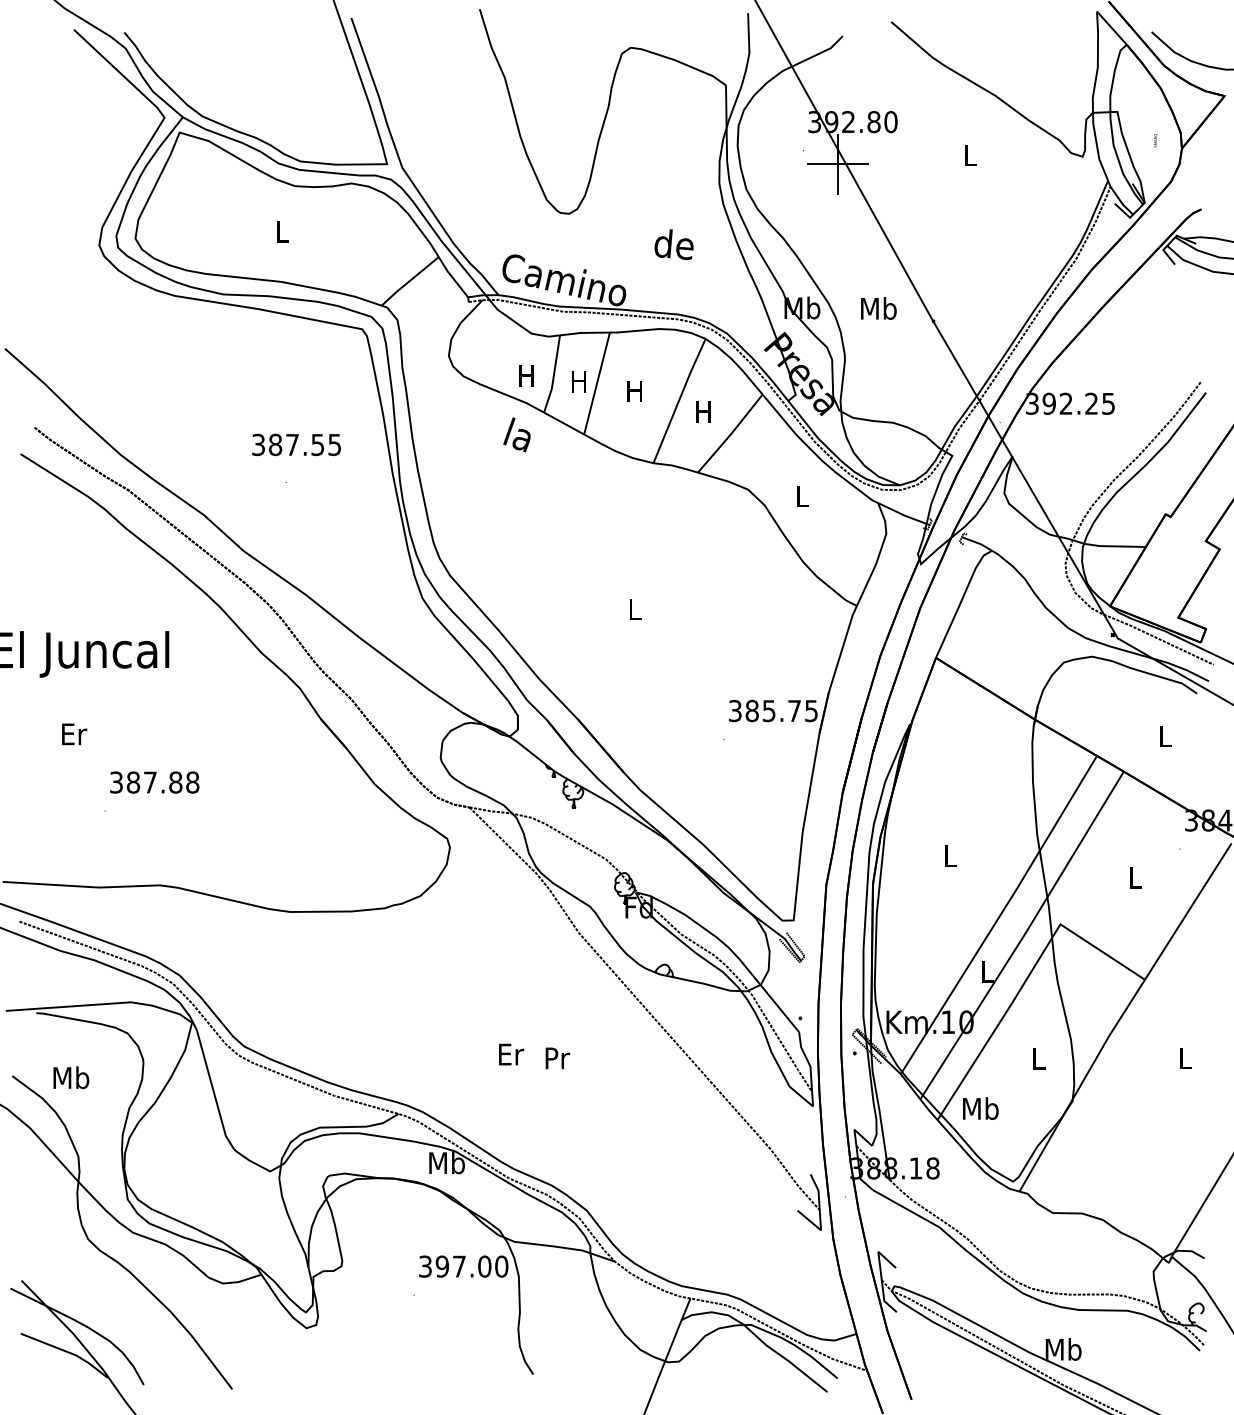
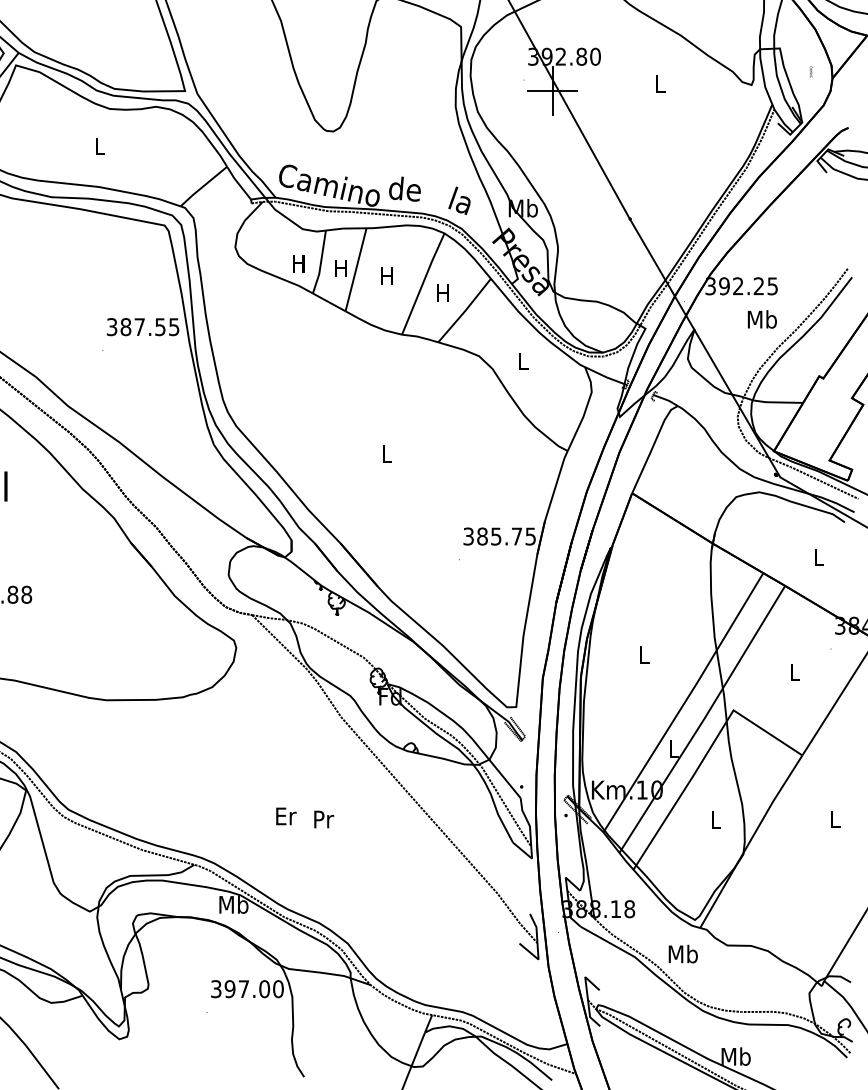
text: (673, 244) -> (404, 189), moved
text: (878, 308) -> (762, 319), moved
text: (516, 434) -> (459, 200), moved
text: (296, 444) -> (143, 326), moved
text: (980, 1108) -> (683, 954), moved

